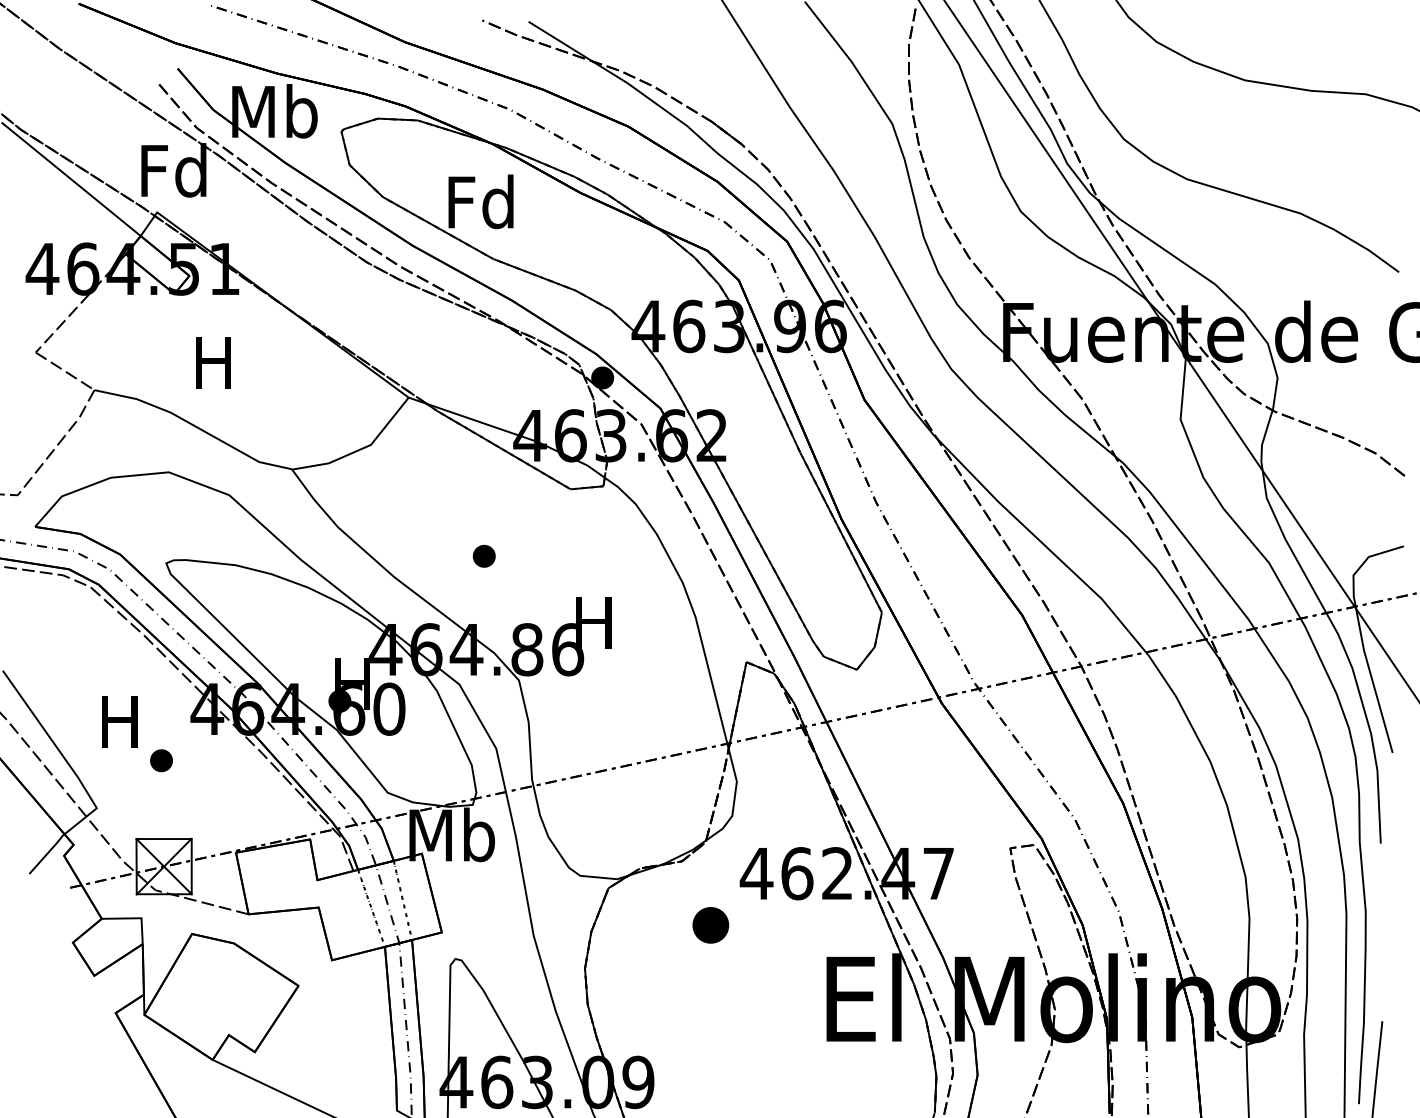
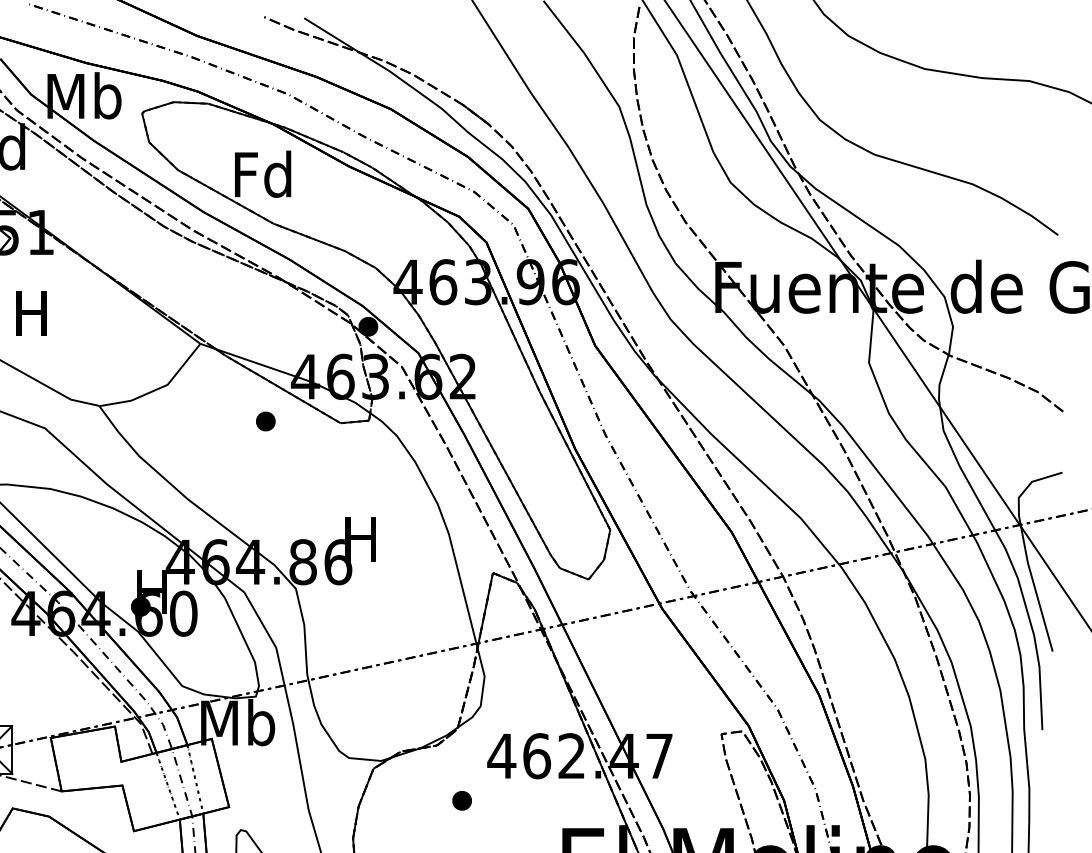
part: (483, 555) -> (265, 420), moved
part: (710, 924) -> (461, 800), size x0.62

